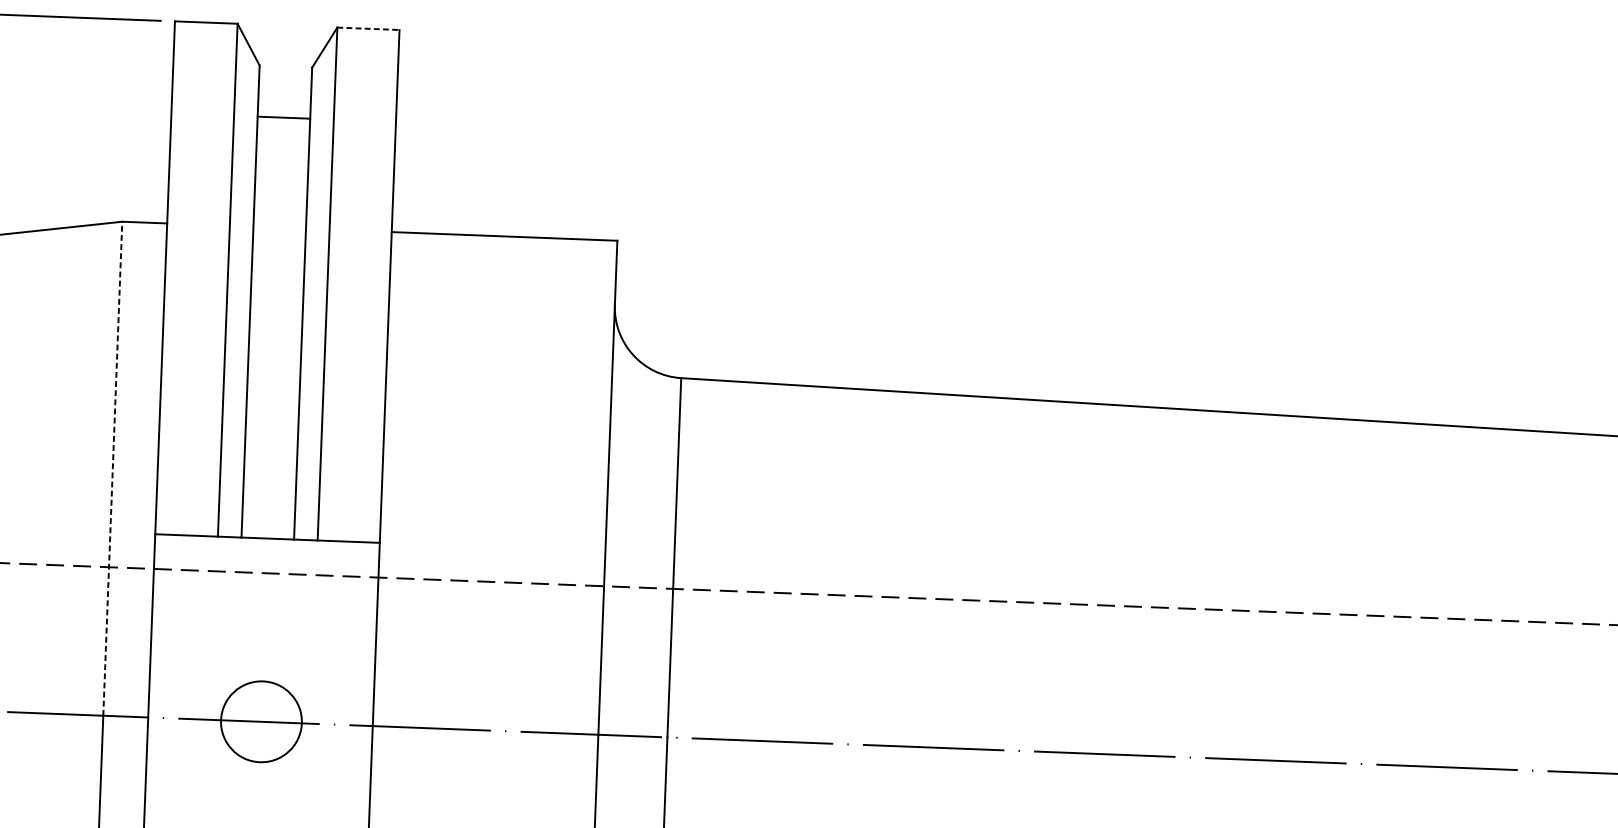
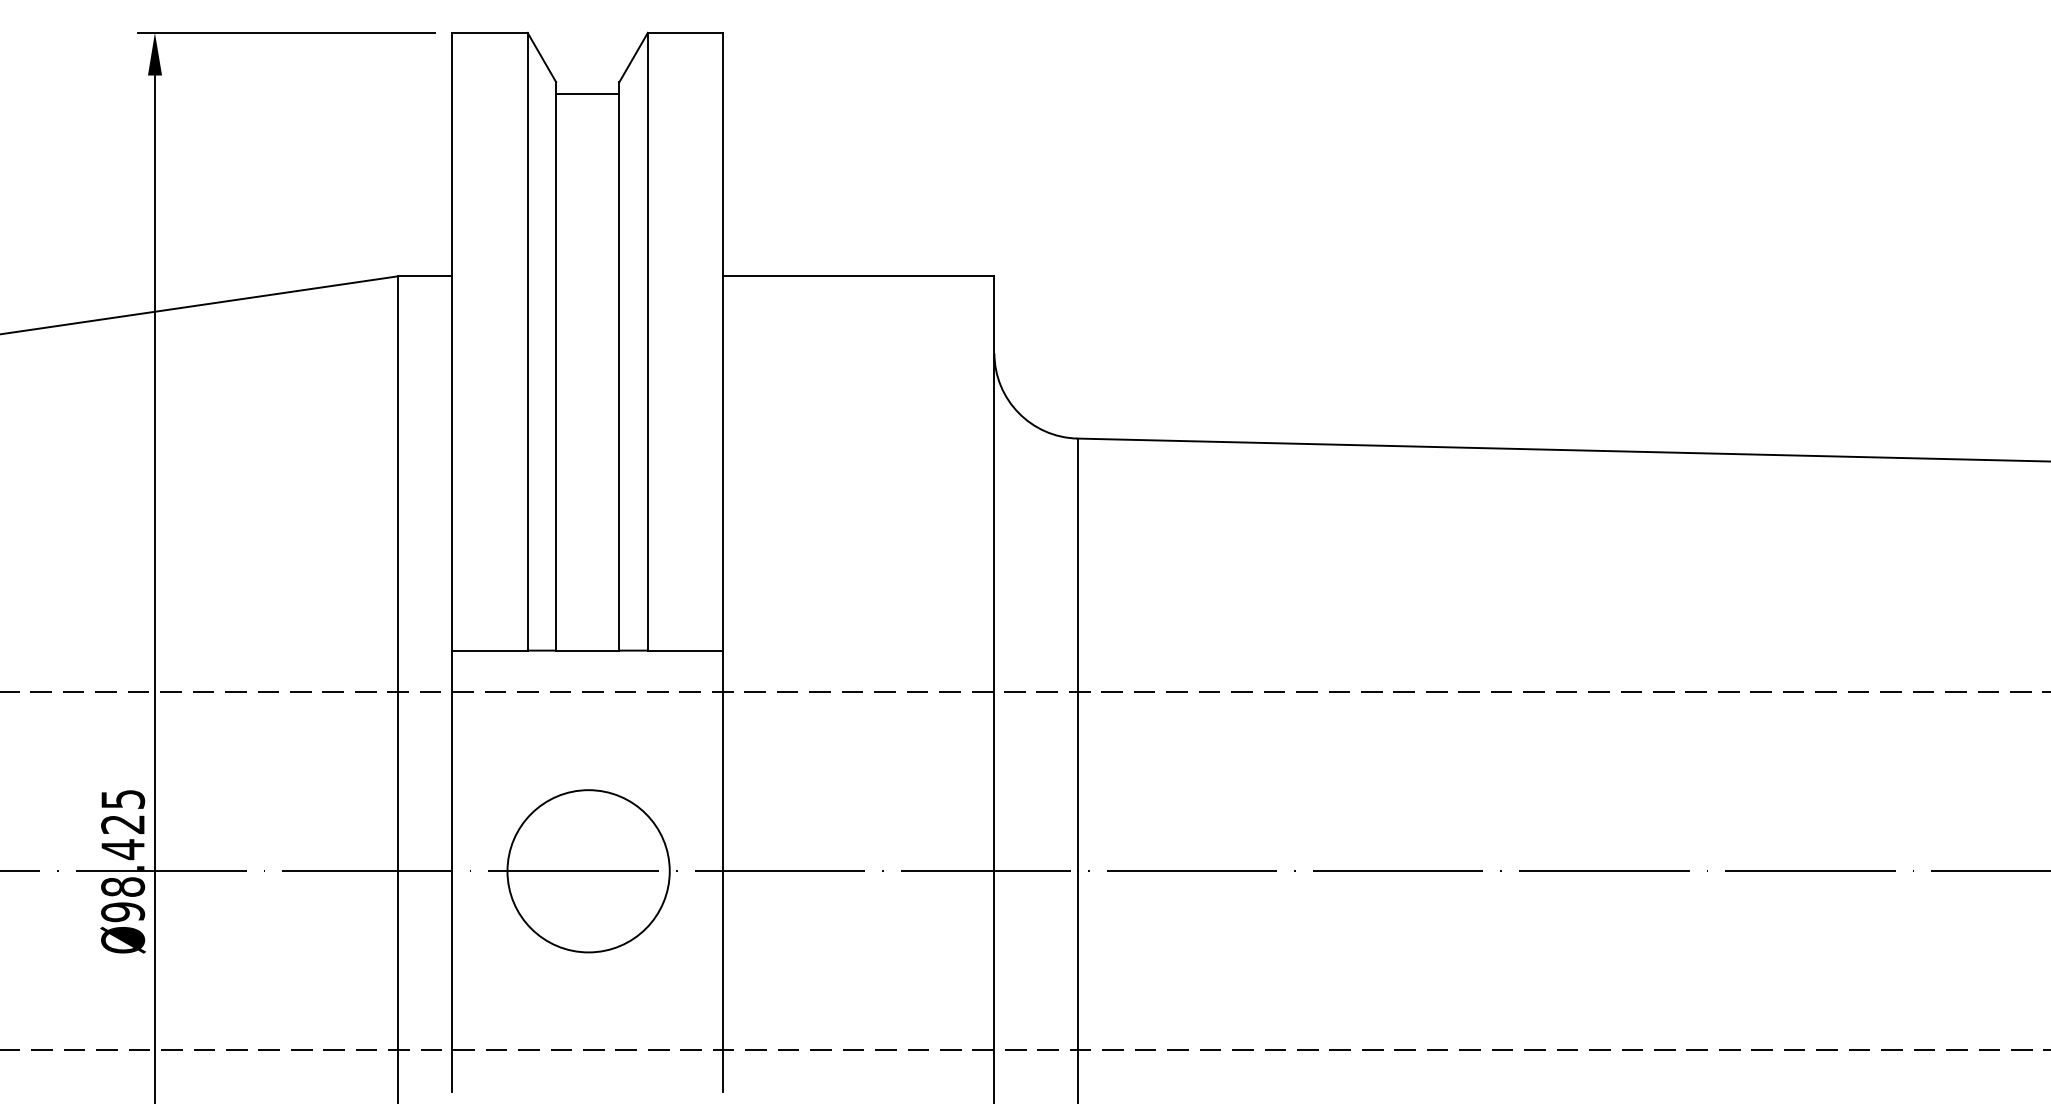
line: (368, 28) -> (685, 32), dashed -> solid
line: (283, 117) -> (587, 93), moved
line: (113, 468) -> (398, 573), dashed -> solid
circle: (261, 721) -> (588, 871), size x1.67

